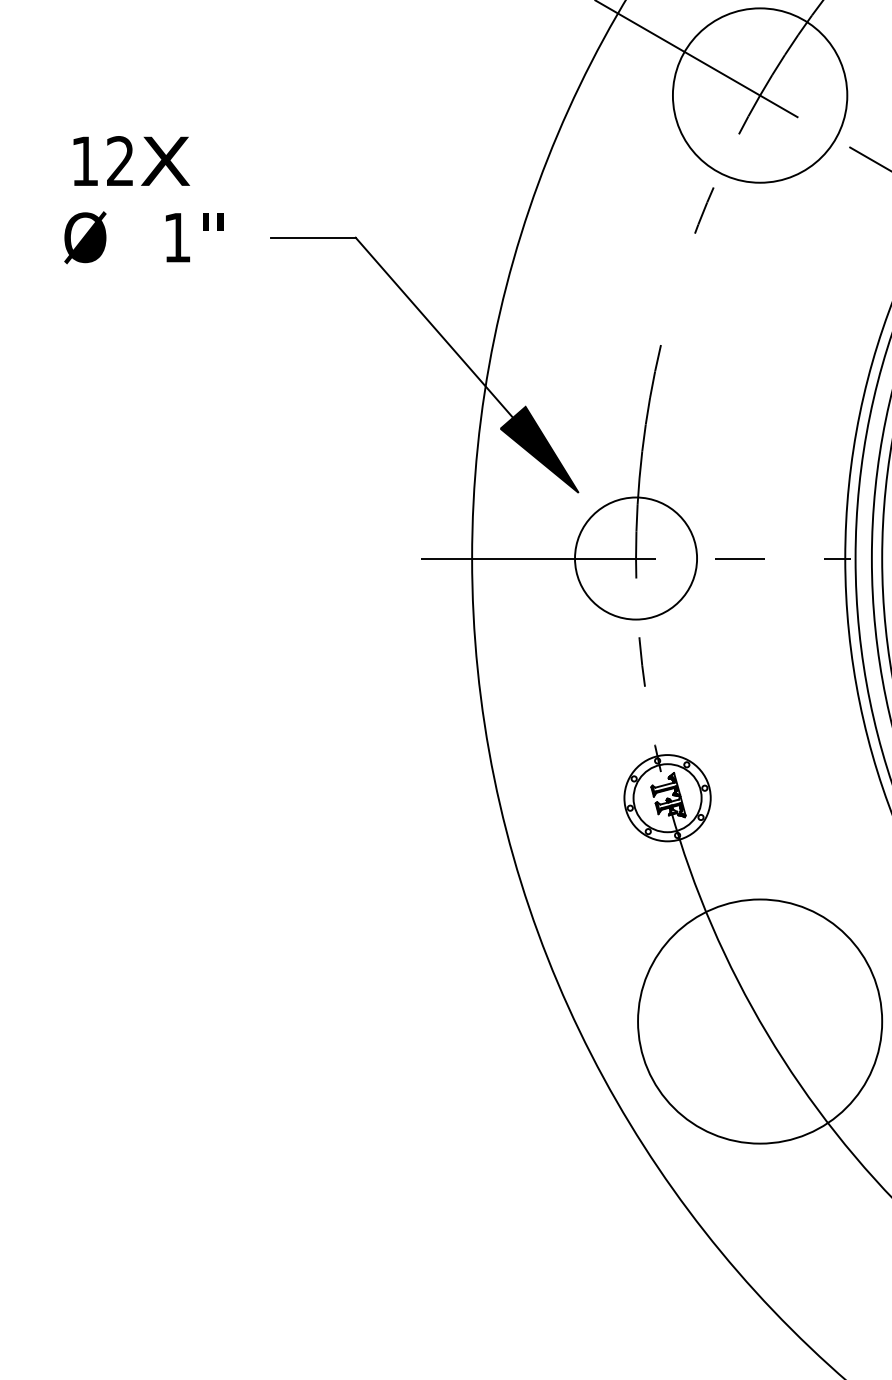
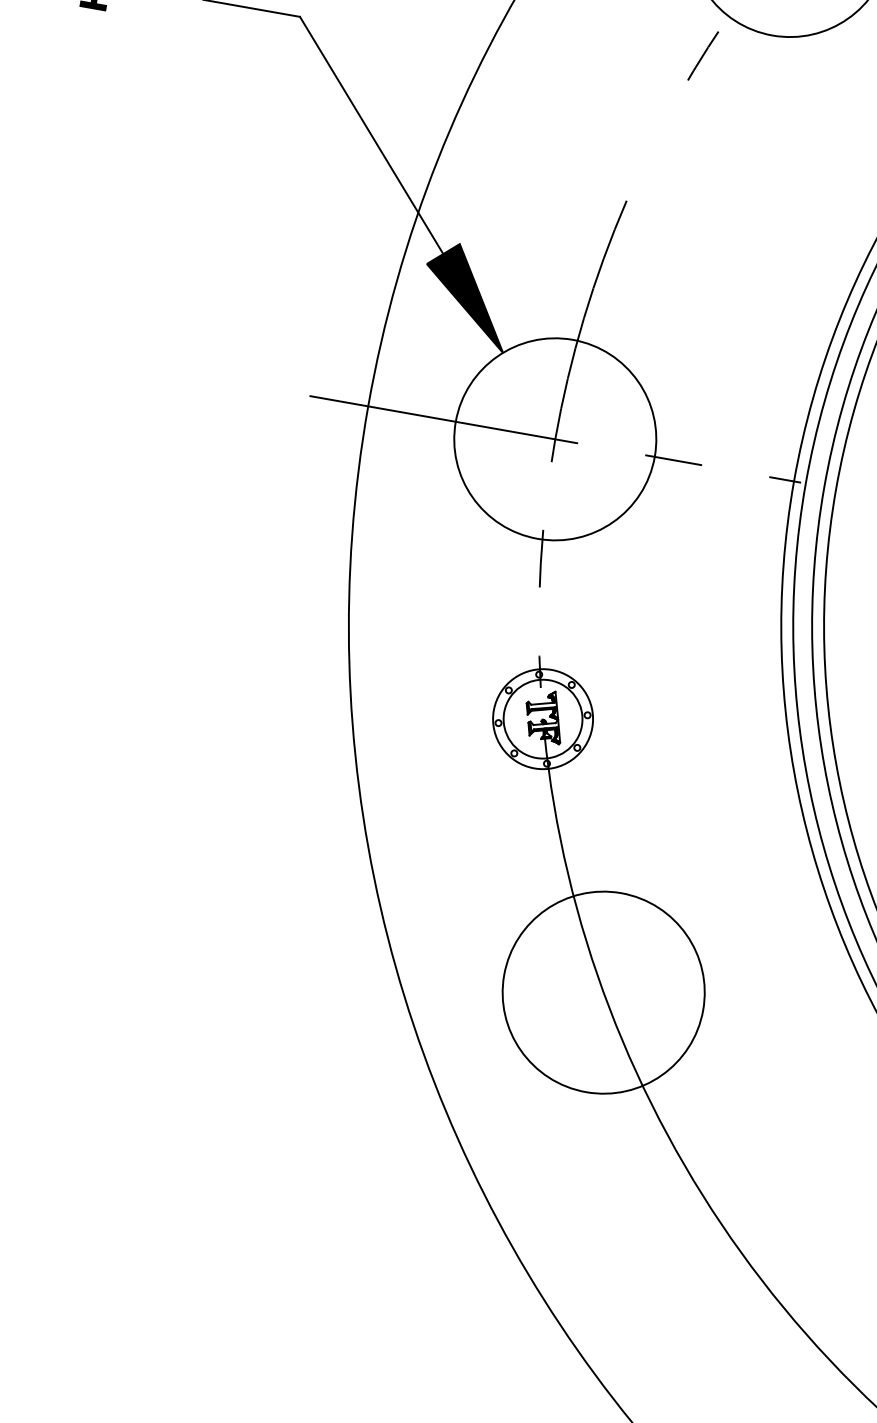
circle: (635, 558) -> (554, 439), size x1.43
circle: (759, 1021) -> (603, 992), size x0.71

